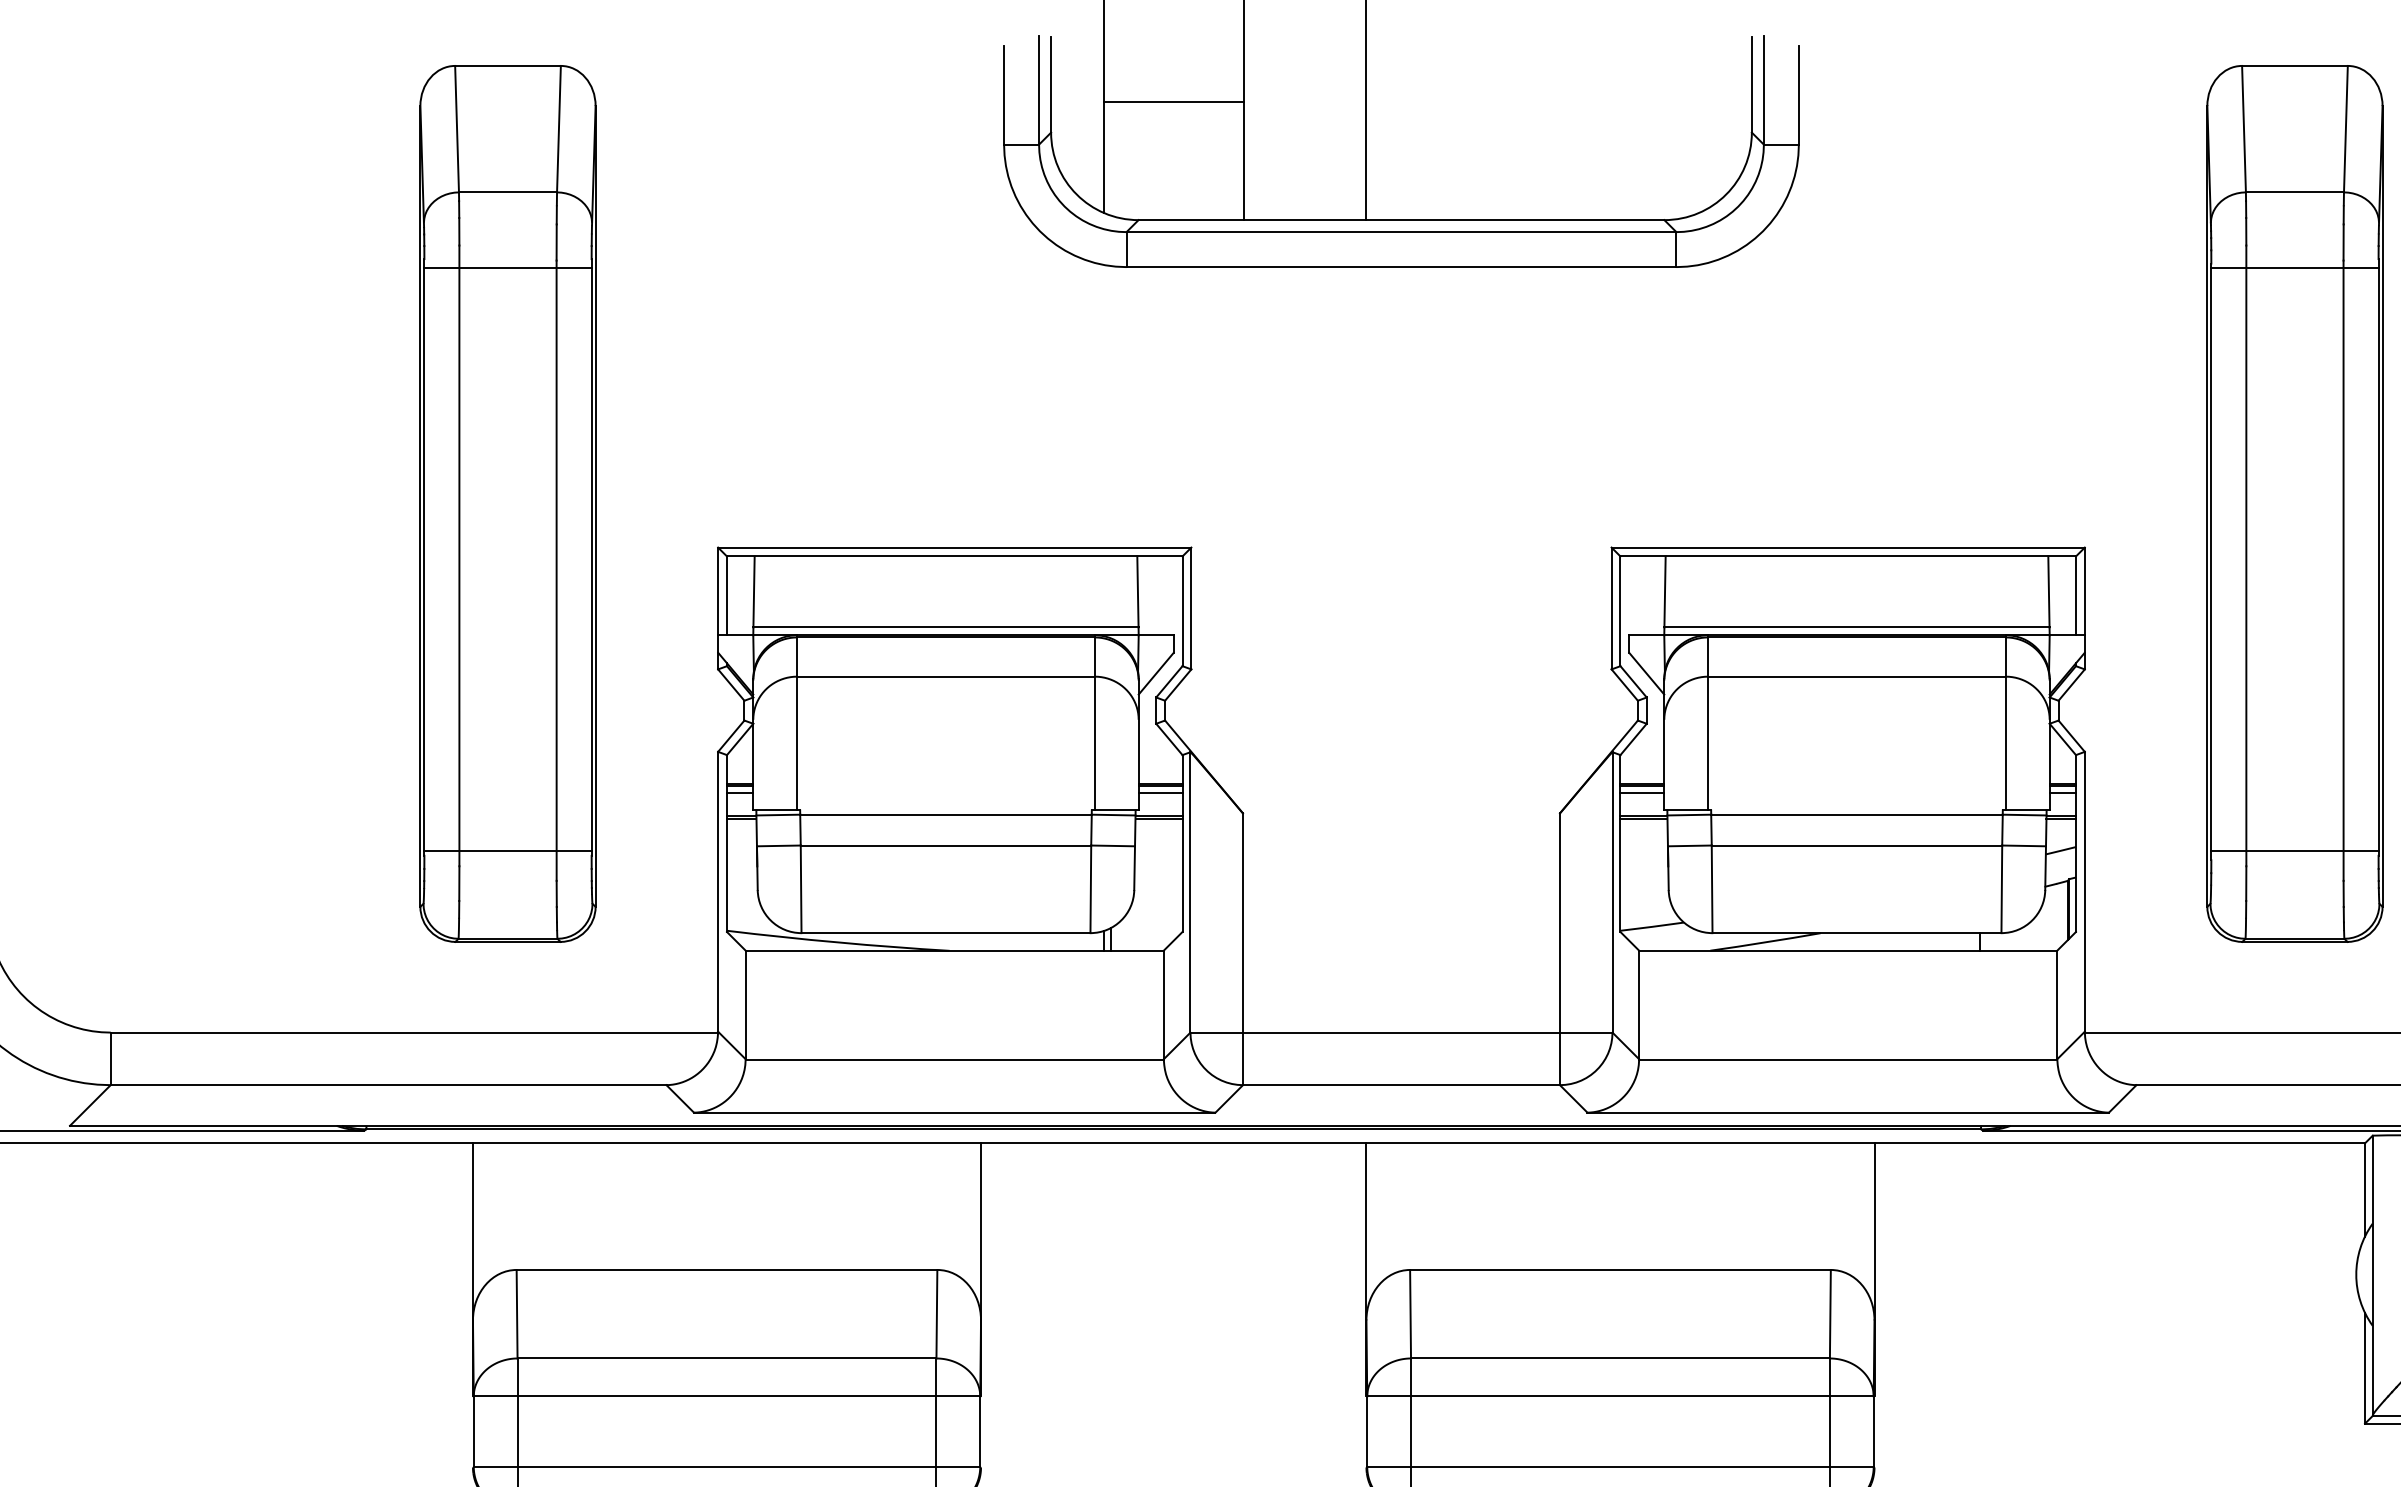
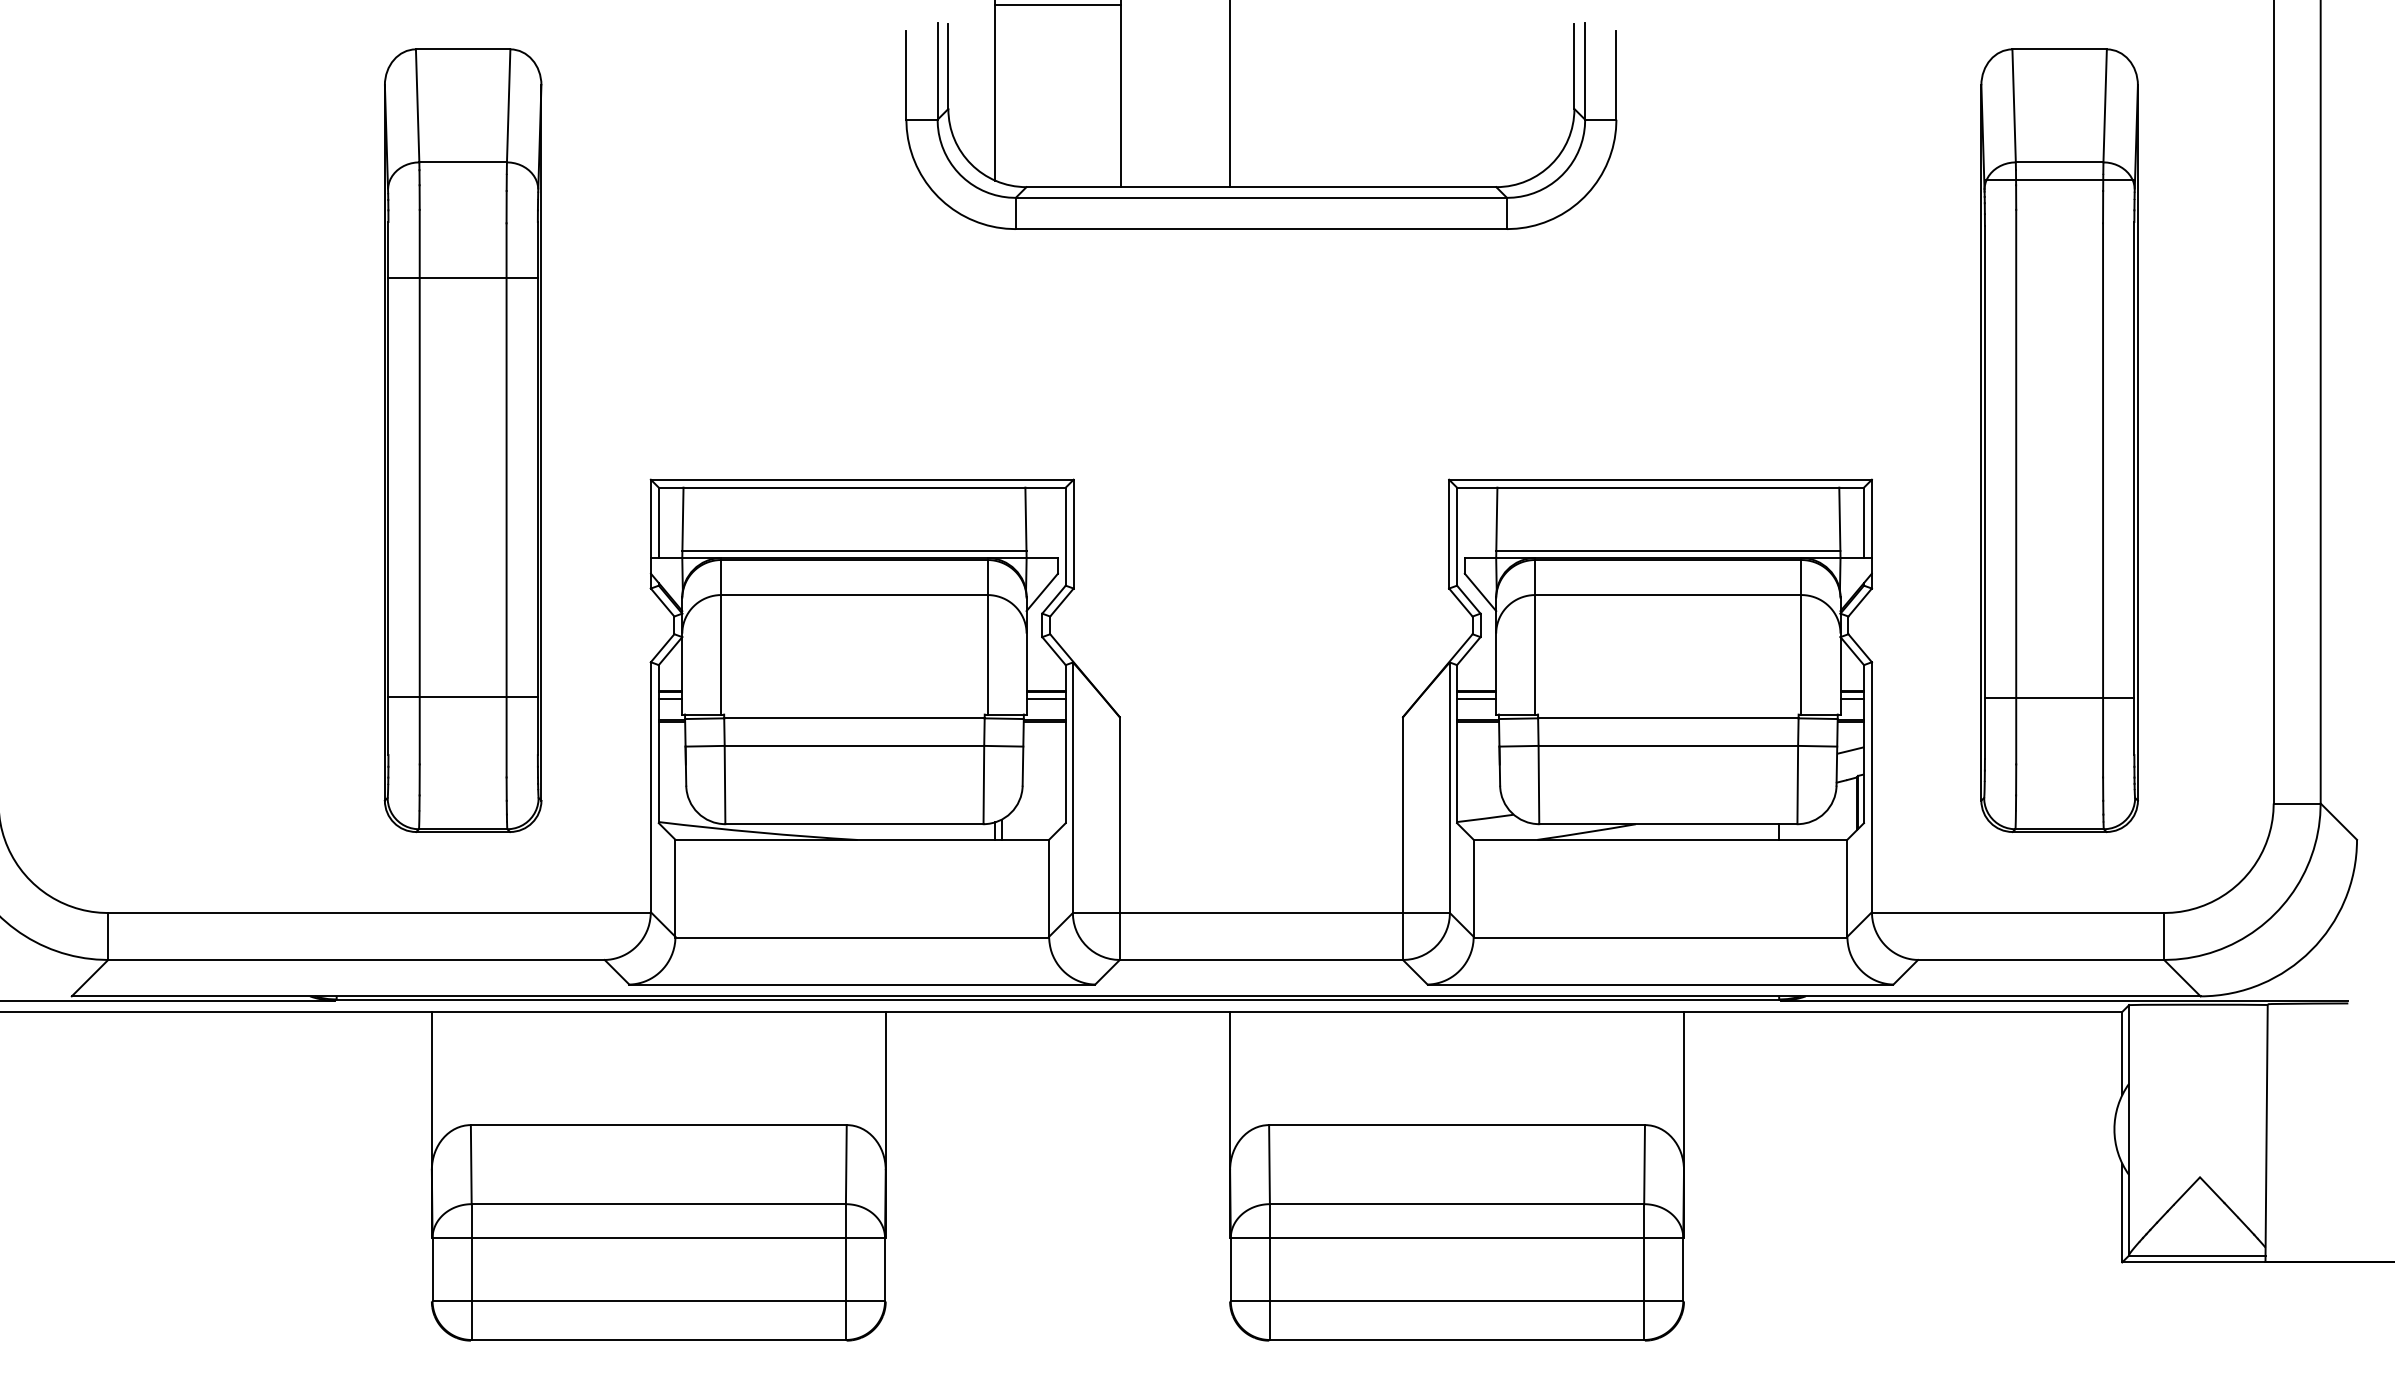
line: (1173, 101) -> (1057, 5), moved
line: (507, 268) -> (462, 278), moved
line: (2294, 268) -> (2059, 180), moved
line: (507, 851) -> (462, 697), moved
line: (2294, 851) -> (2059, 698), moved

